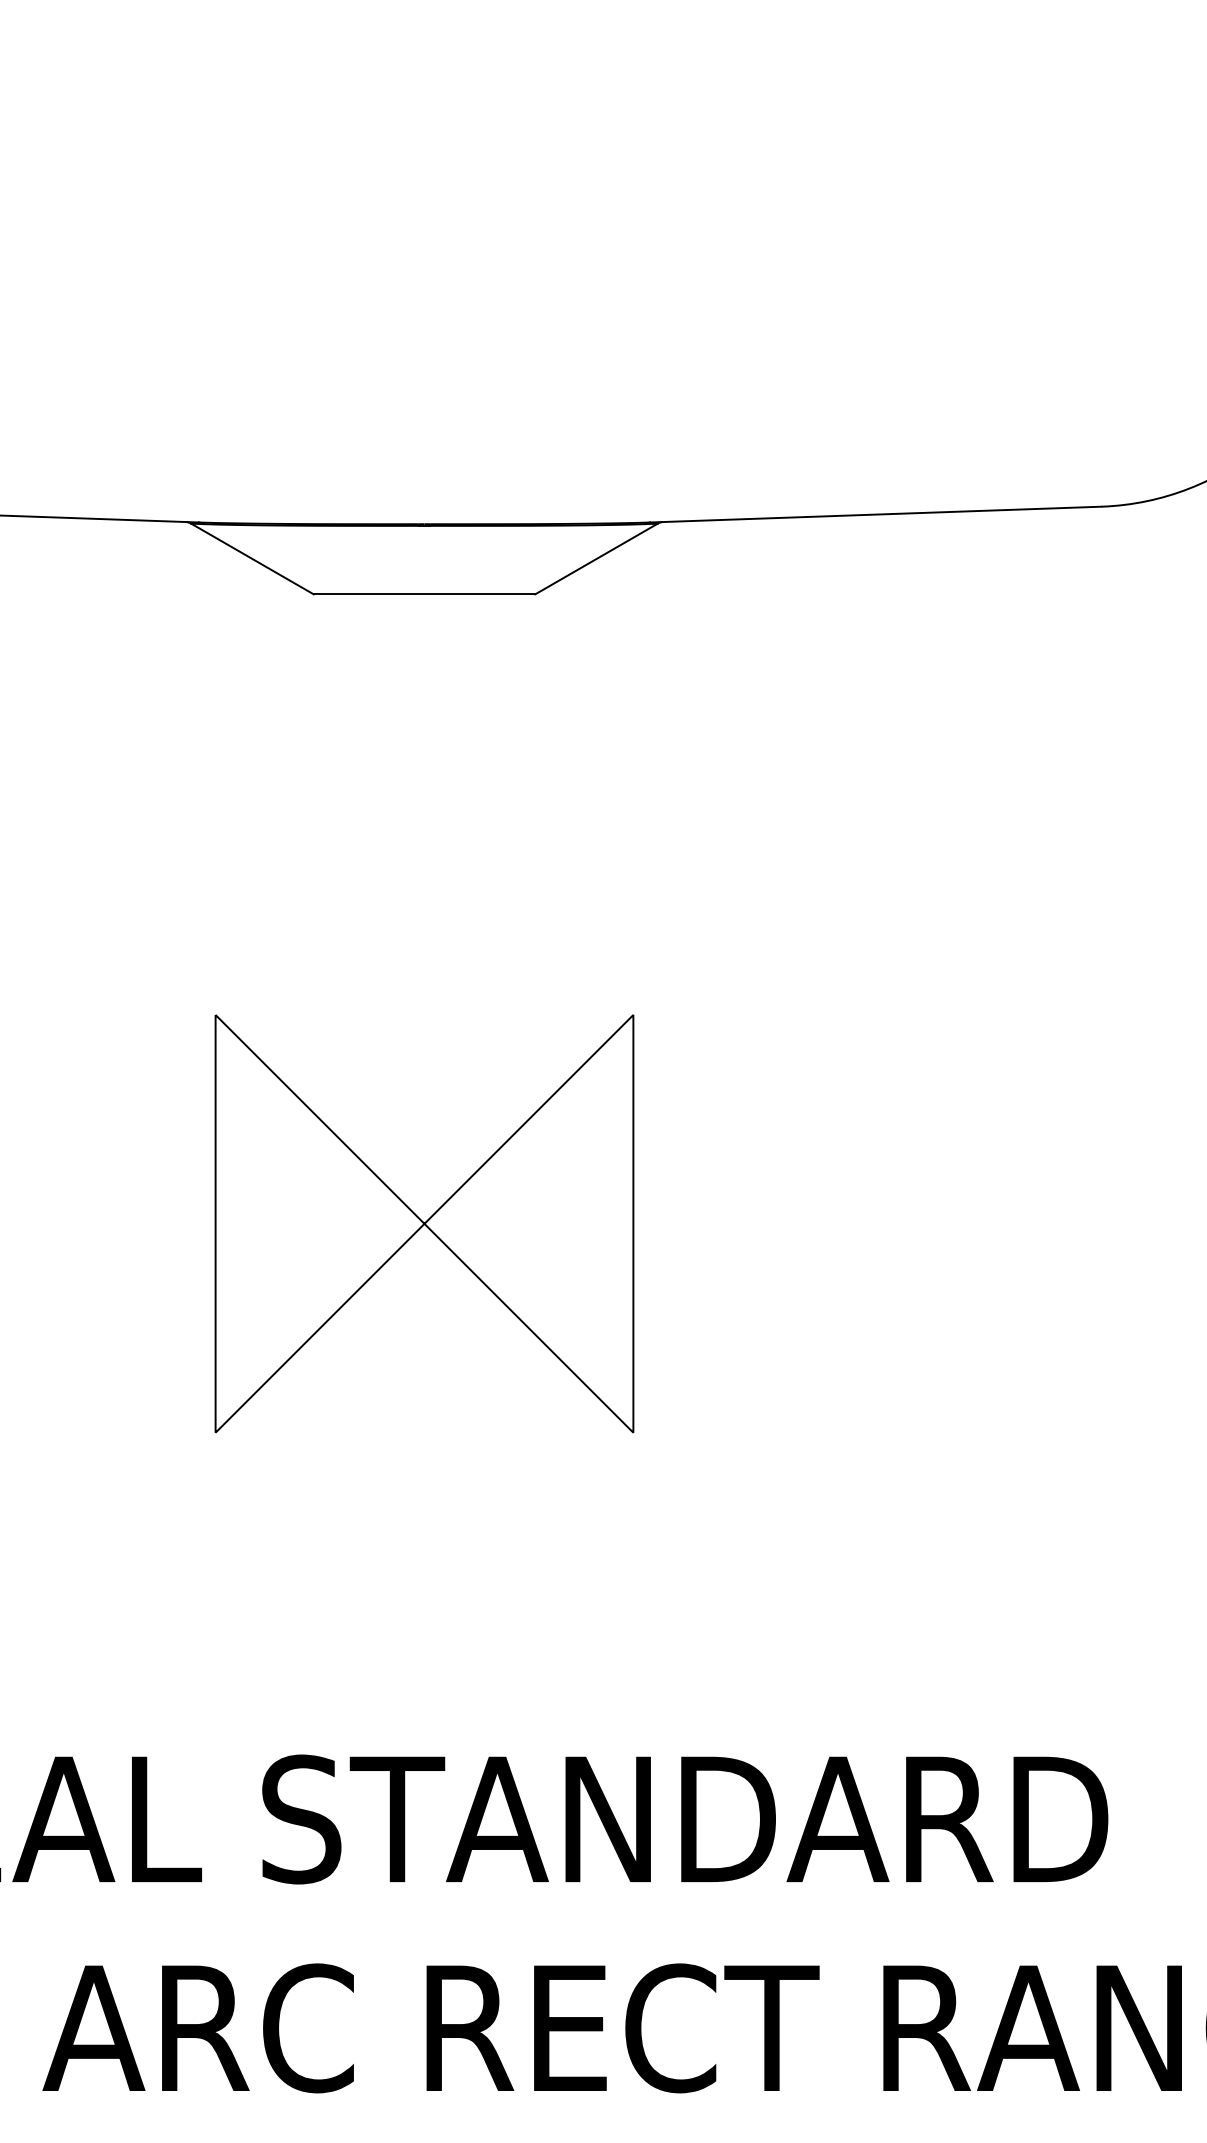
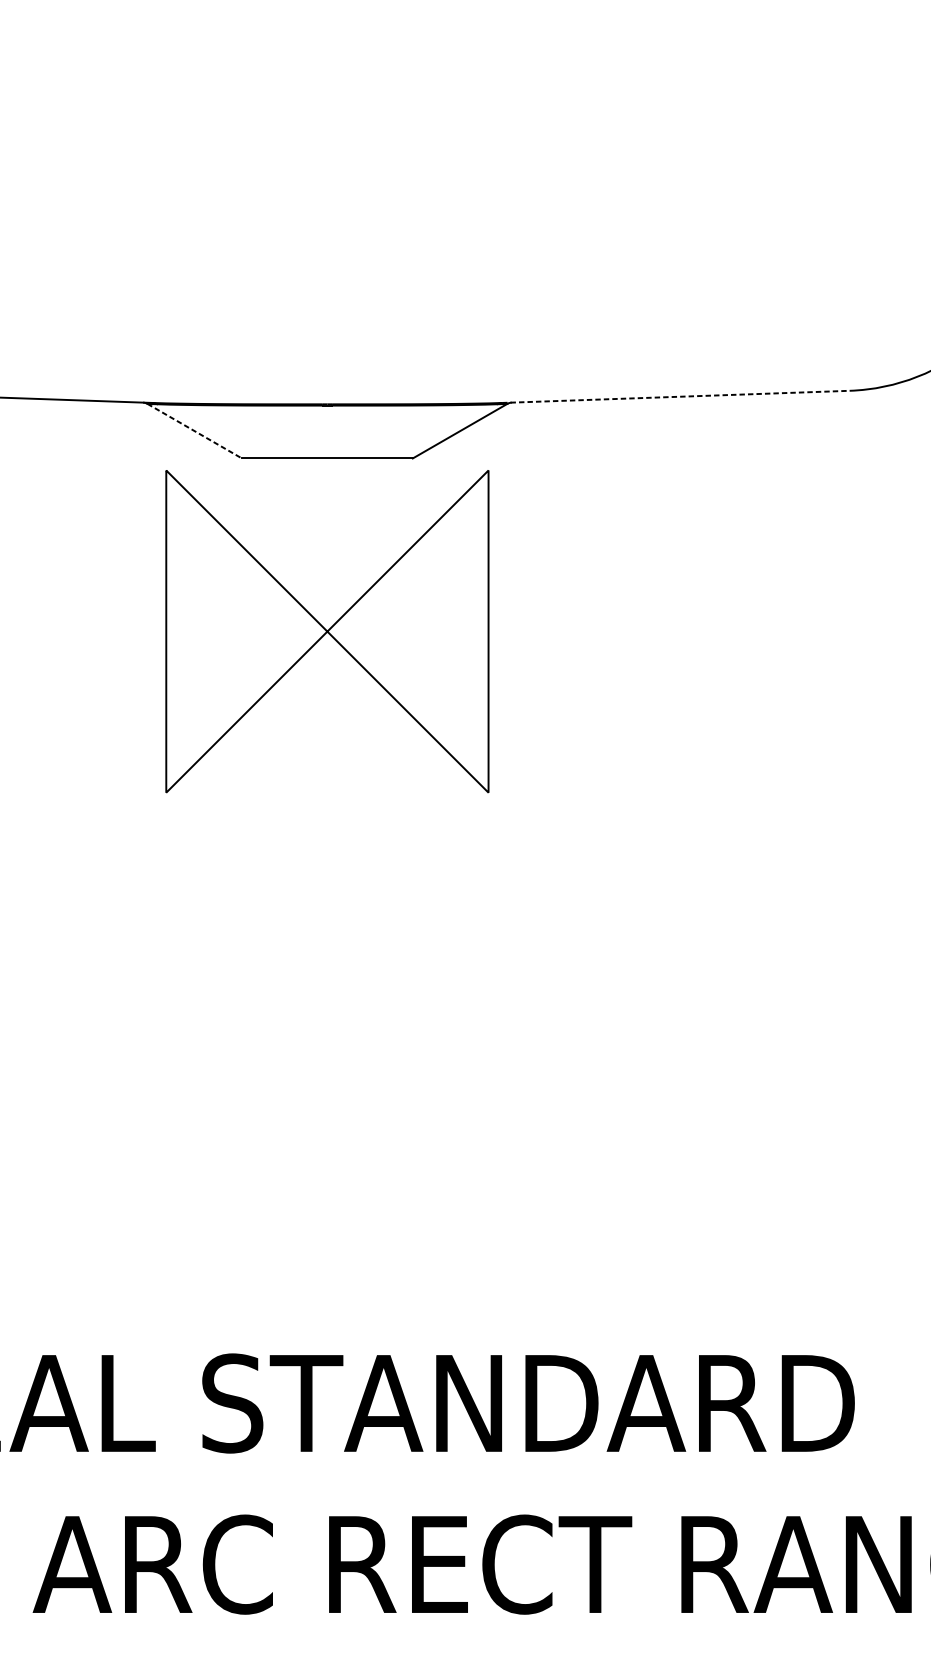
line: (876, 514) -> (676, 396), solid -> dashed
line: (252, 559) -> (194, 431), solid -> dashed
part: (424, 1223) -> (327, 631), moved

